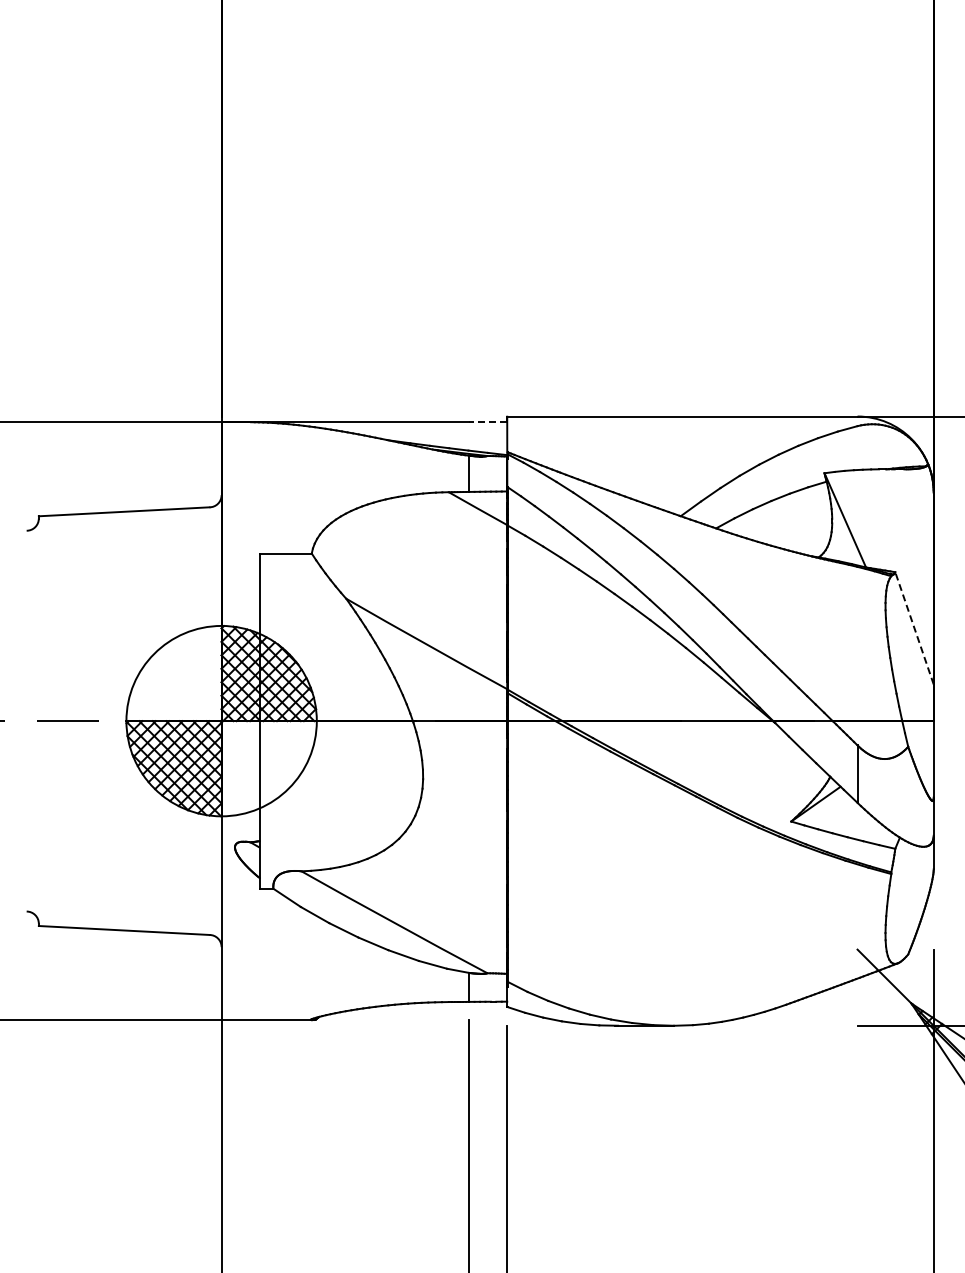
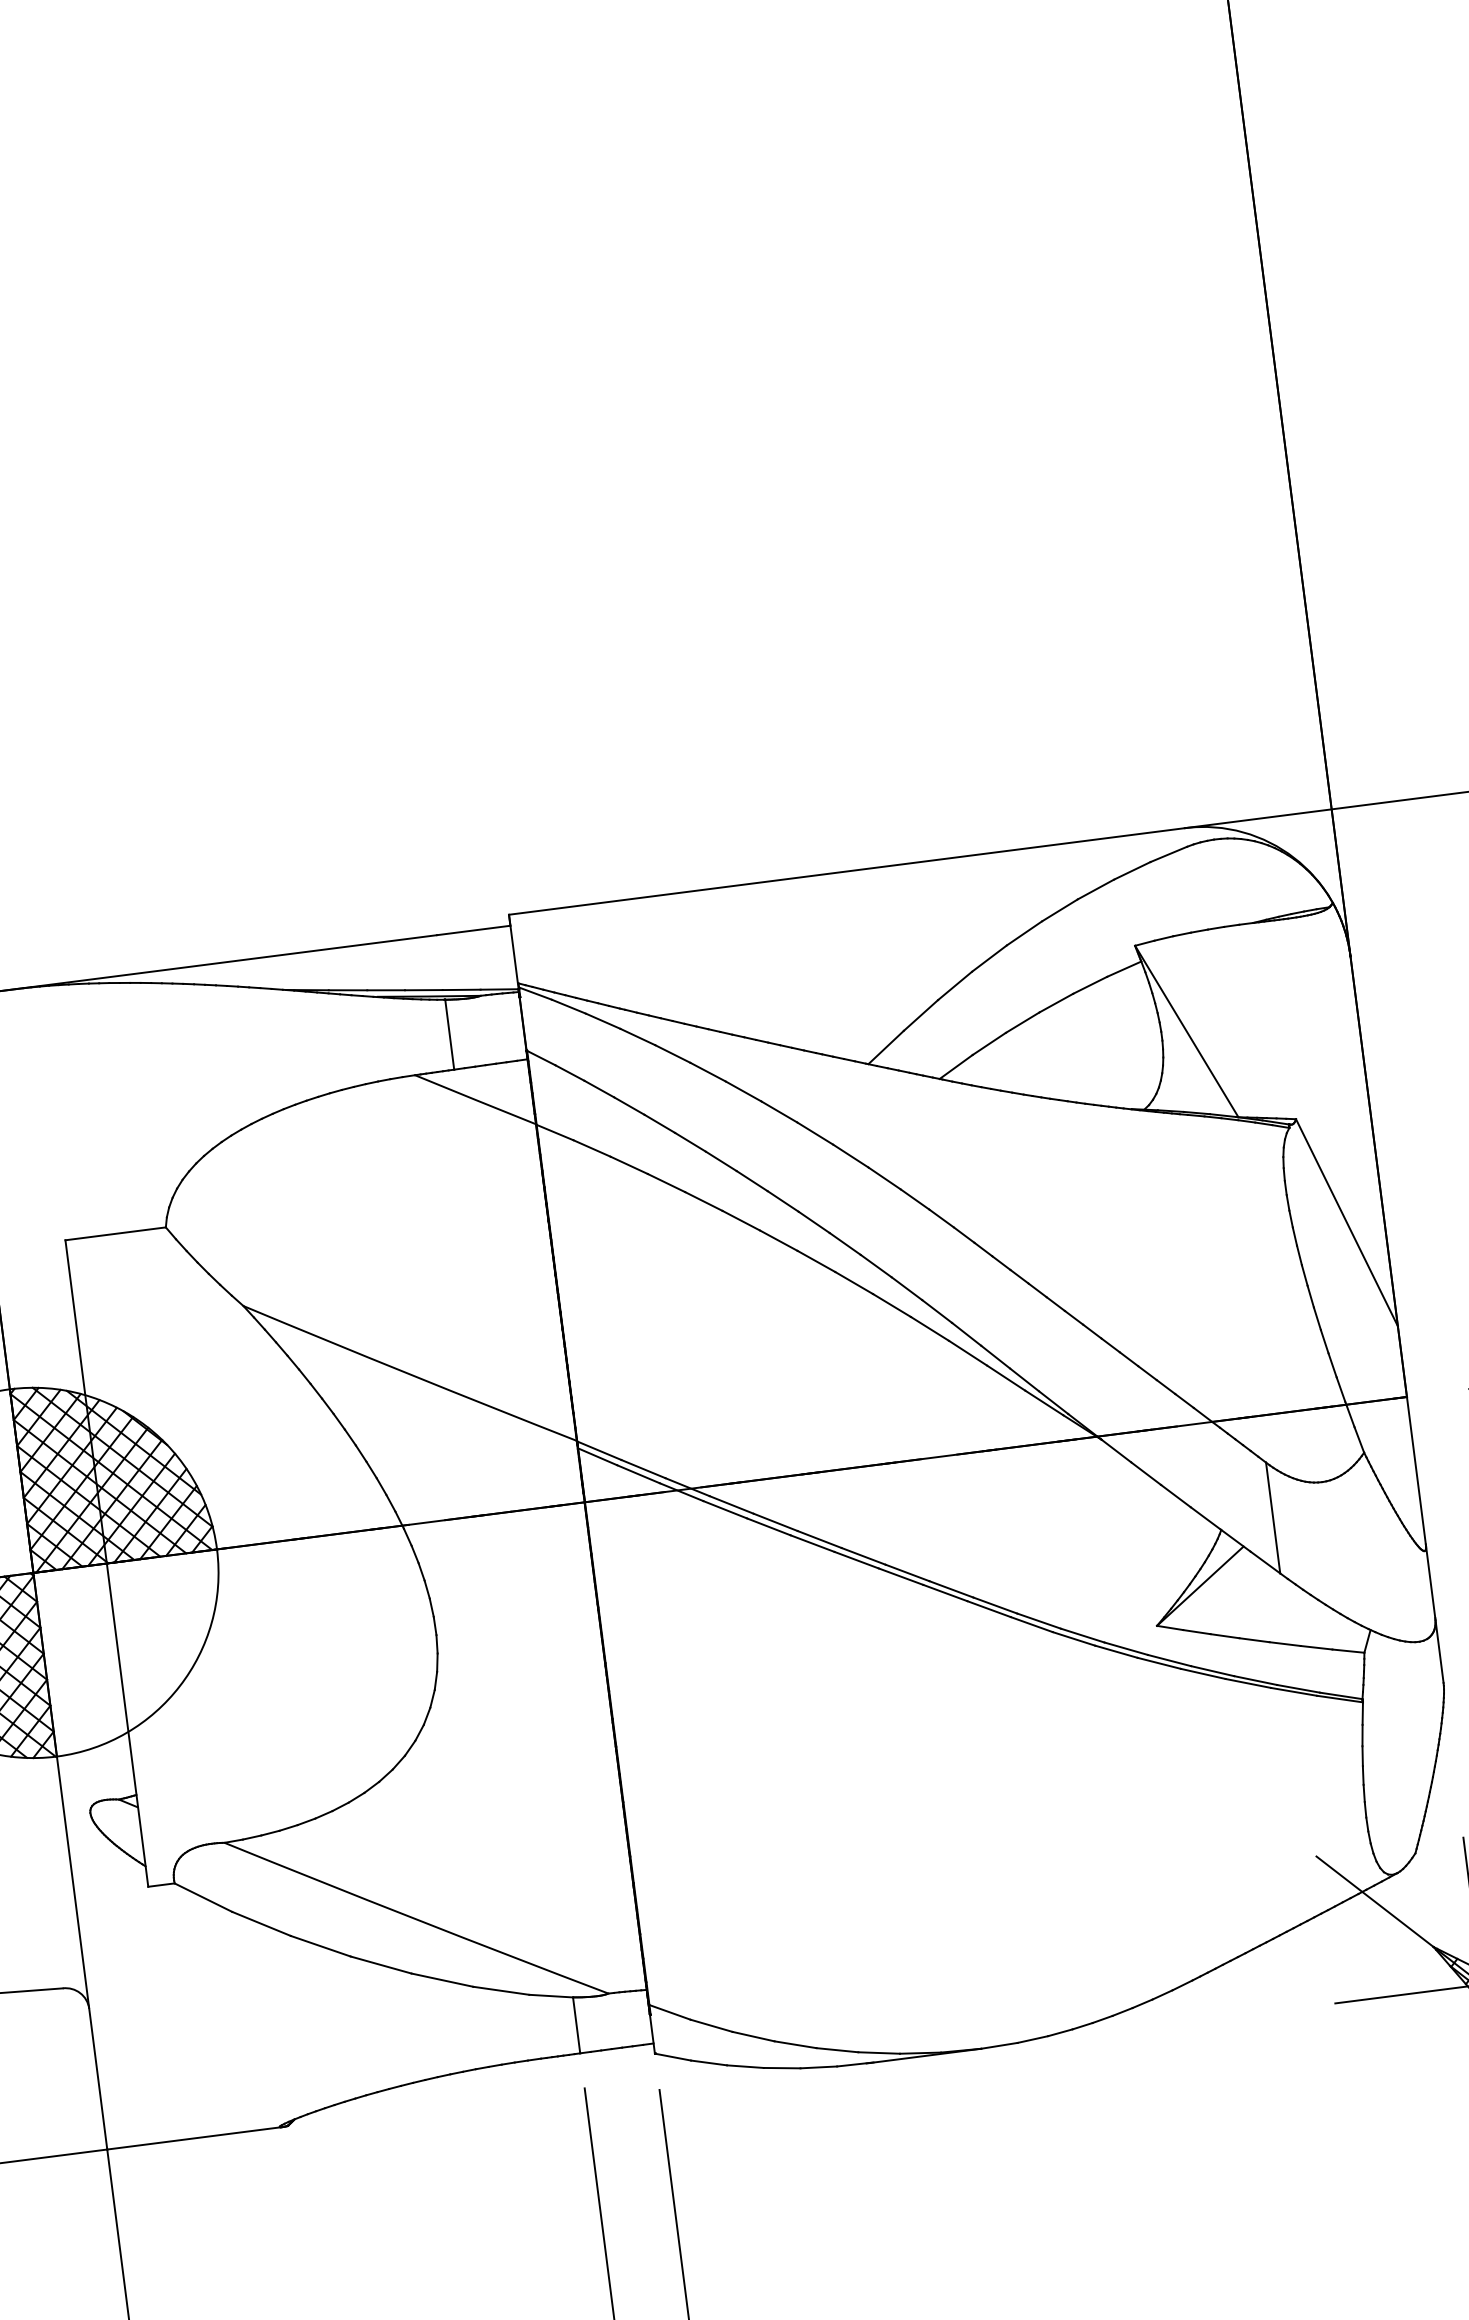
line: (487, 422) -> (472, 931), dashed -> solid
line: (914, 627) -> (1346, 1221), dashed -> solid

